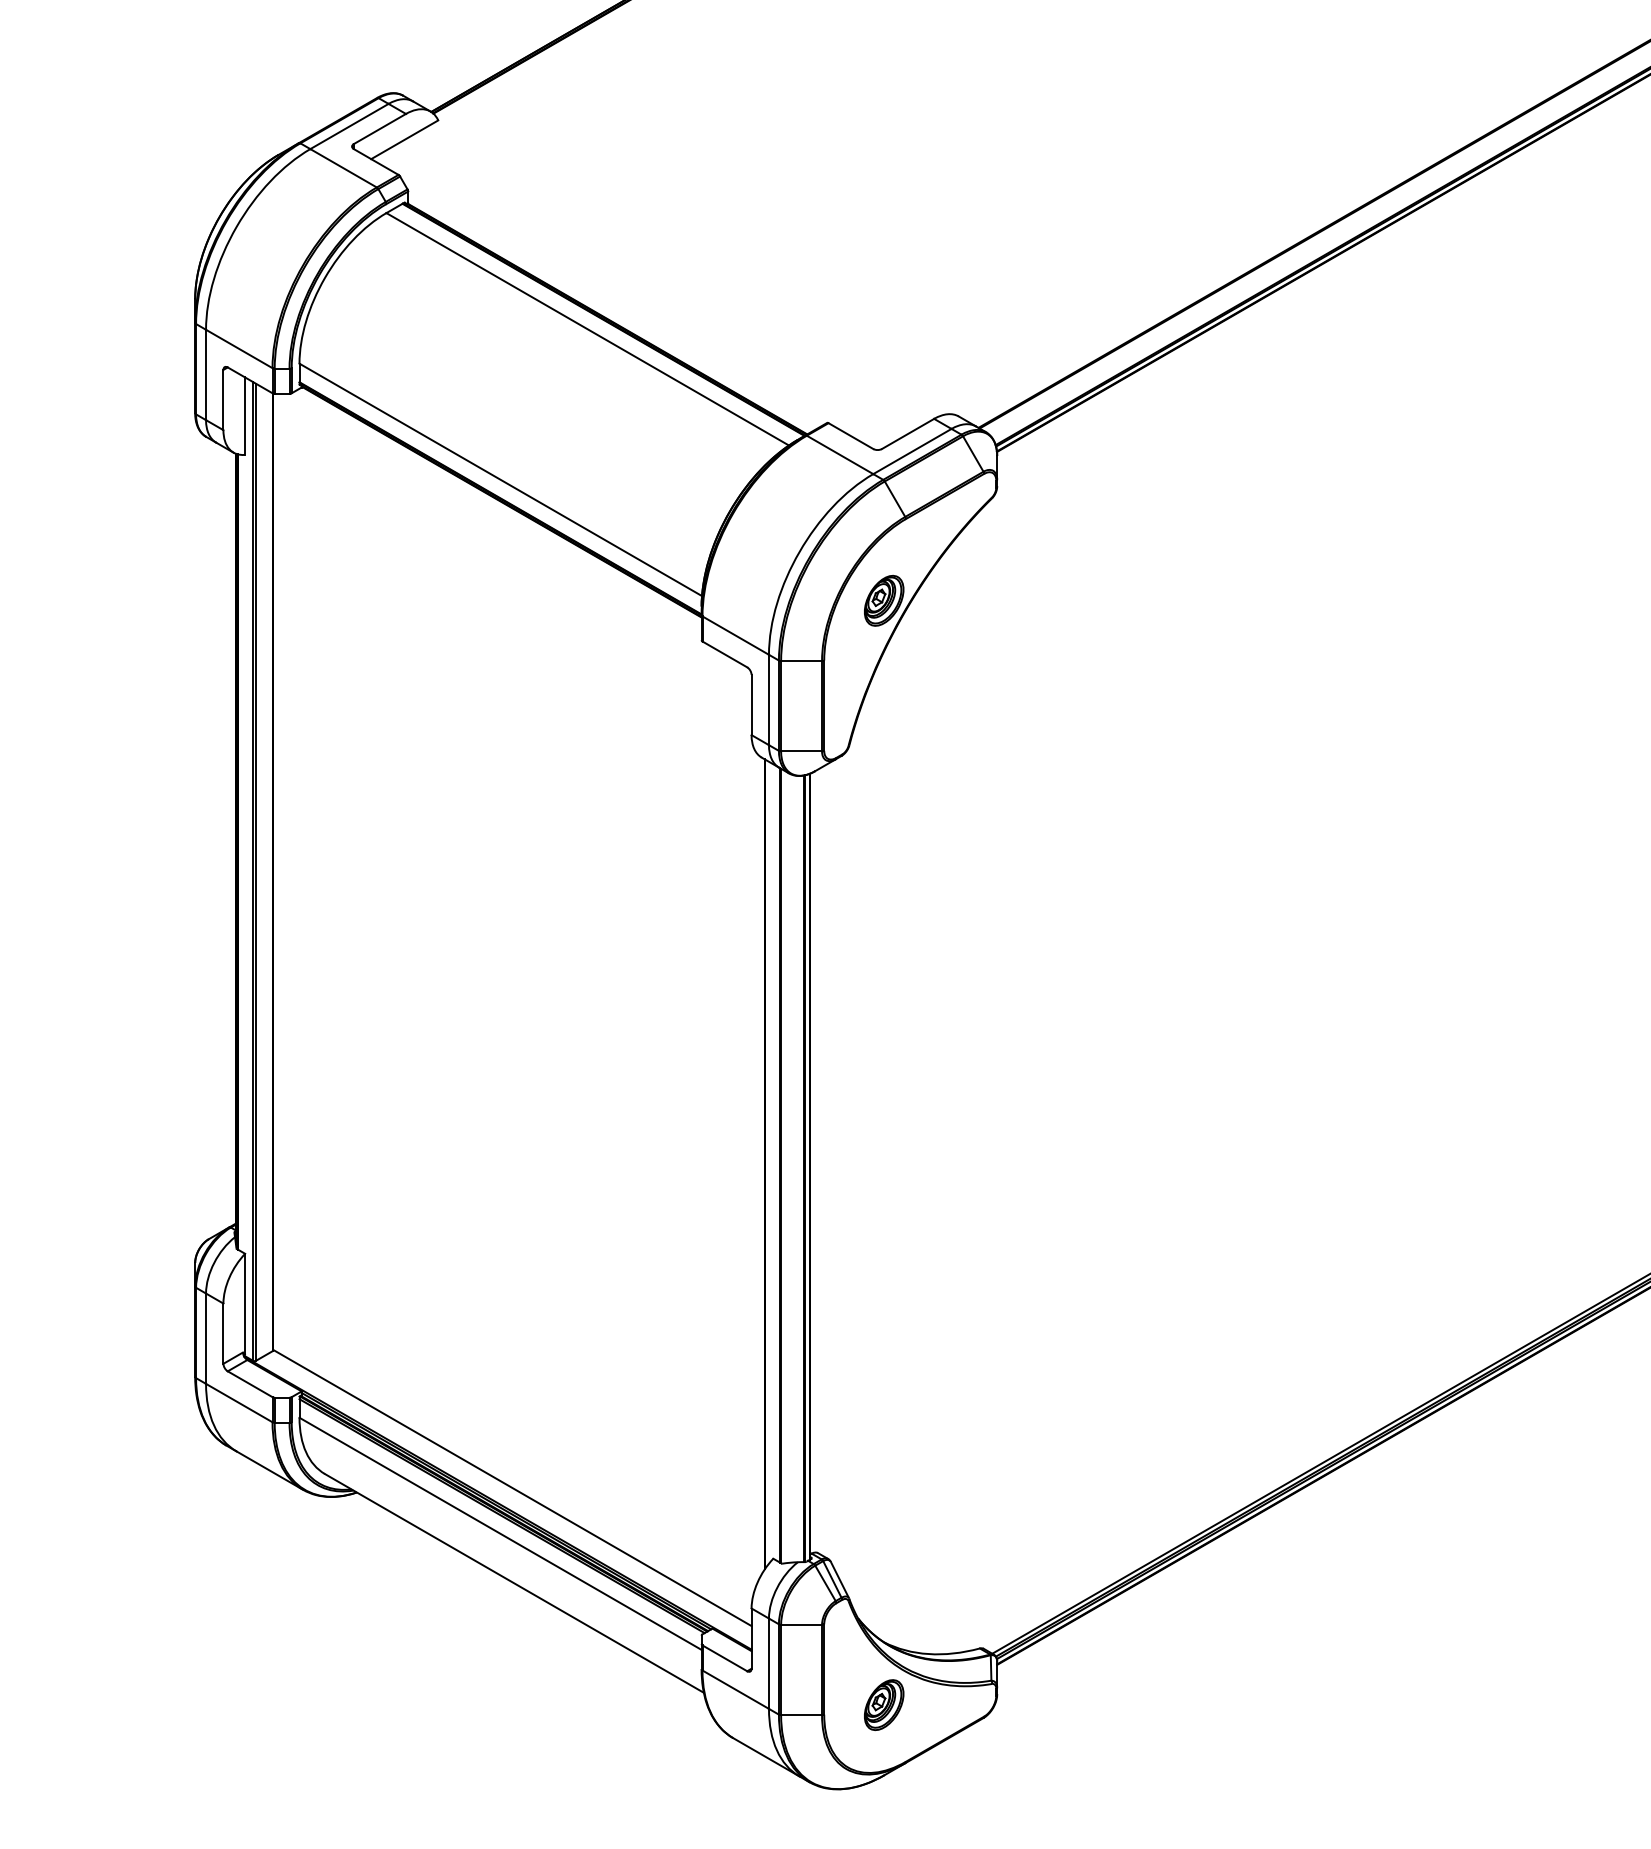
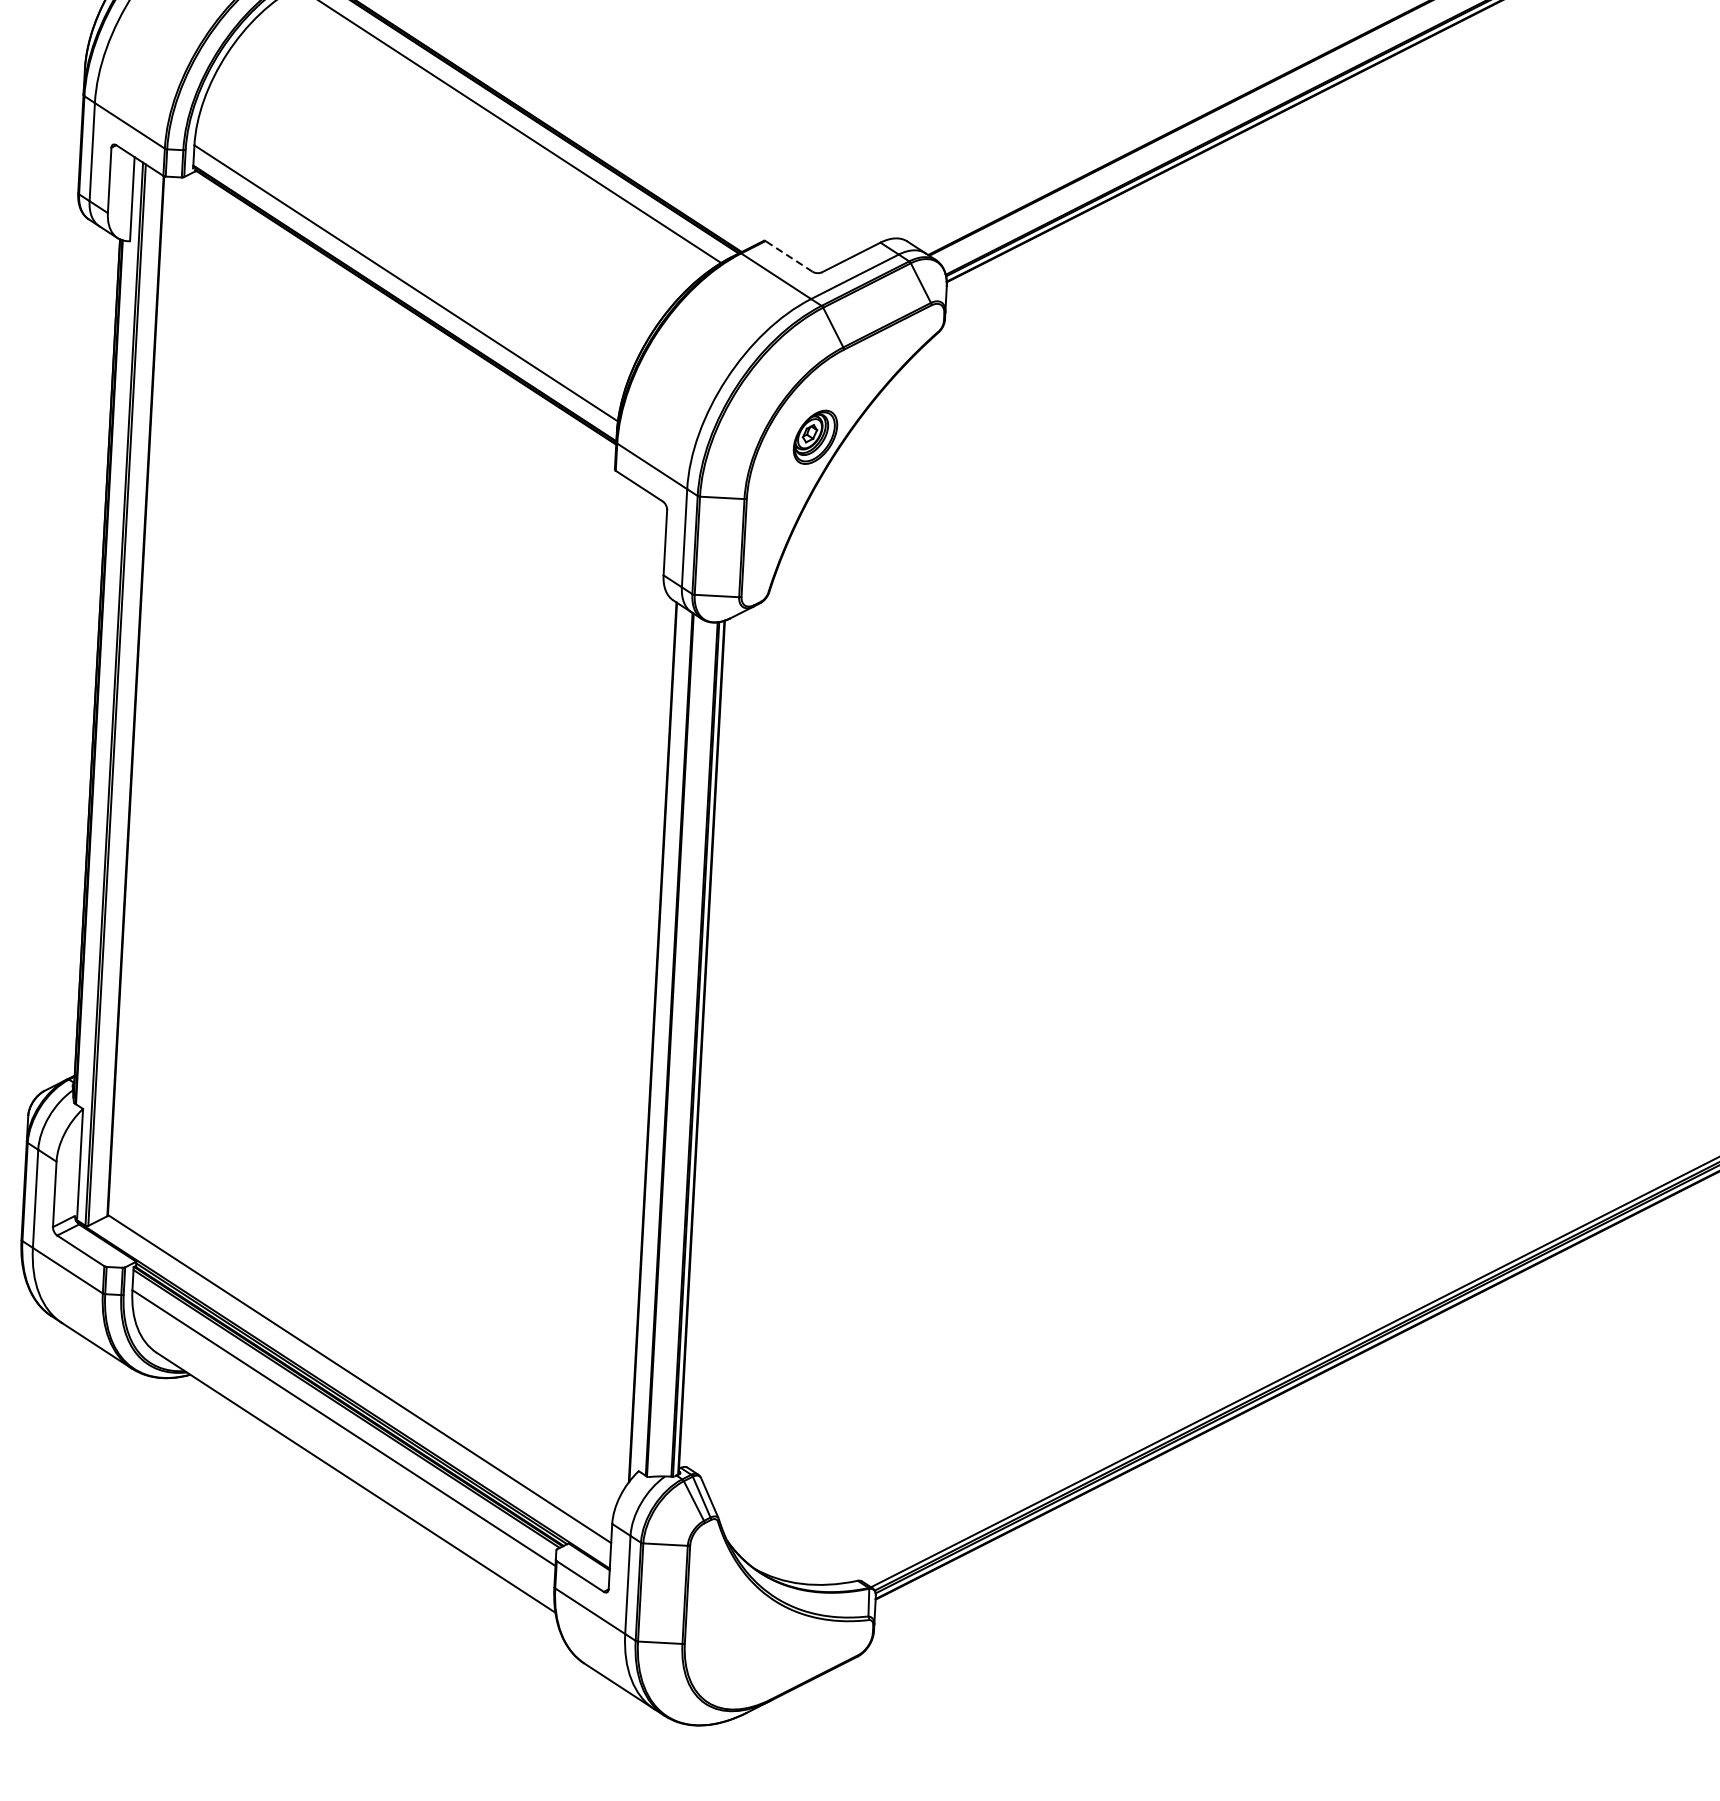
line: (850, 436) -> (788, 256), solid -> dashed
part: (884, 1704) -> (750, 1636), removed

